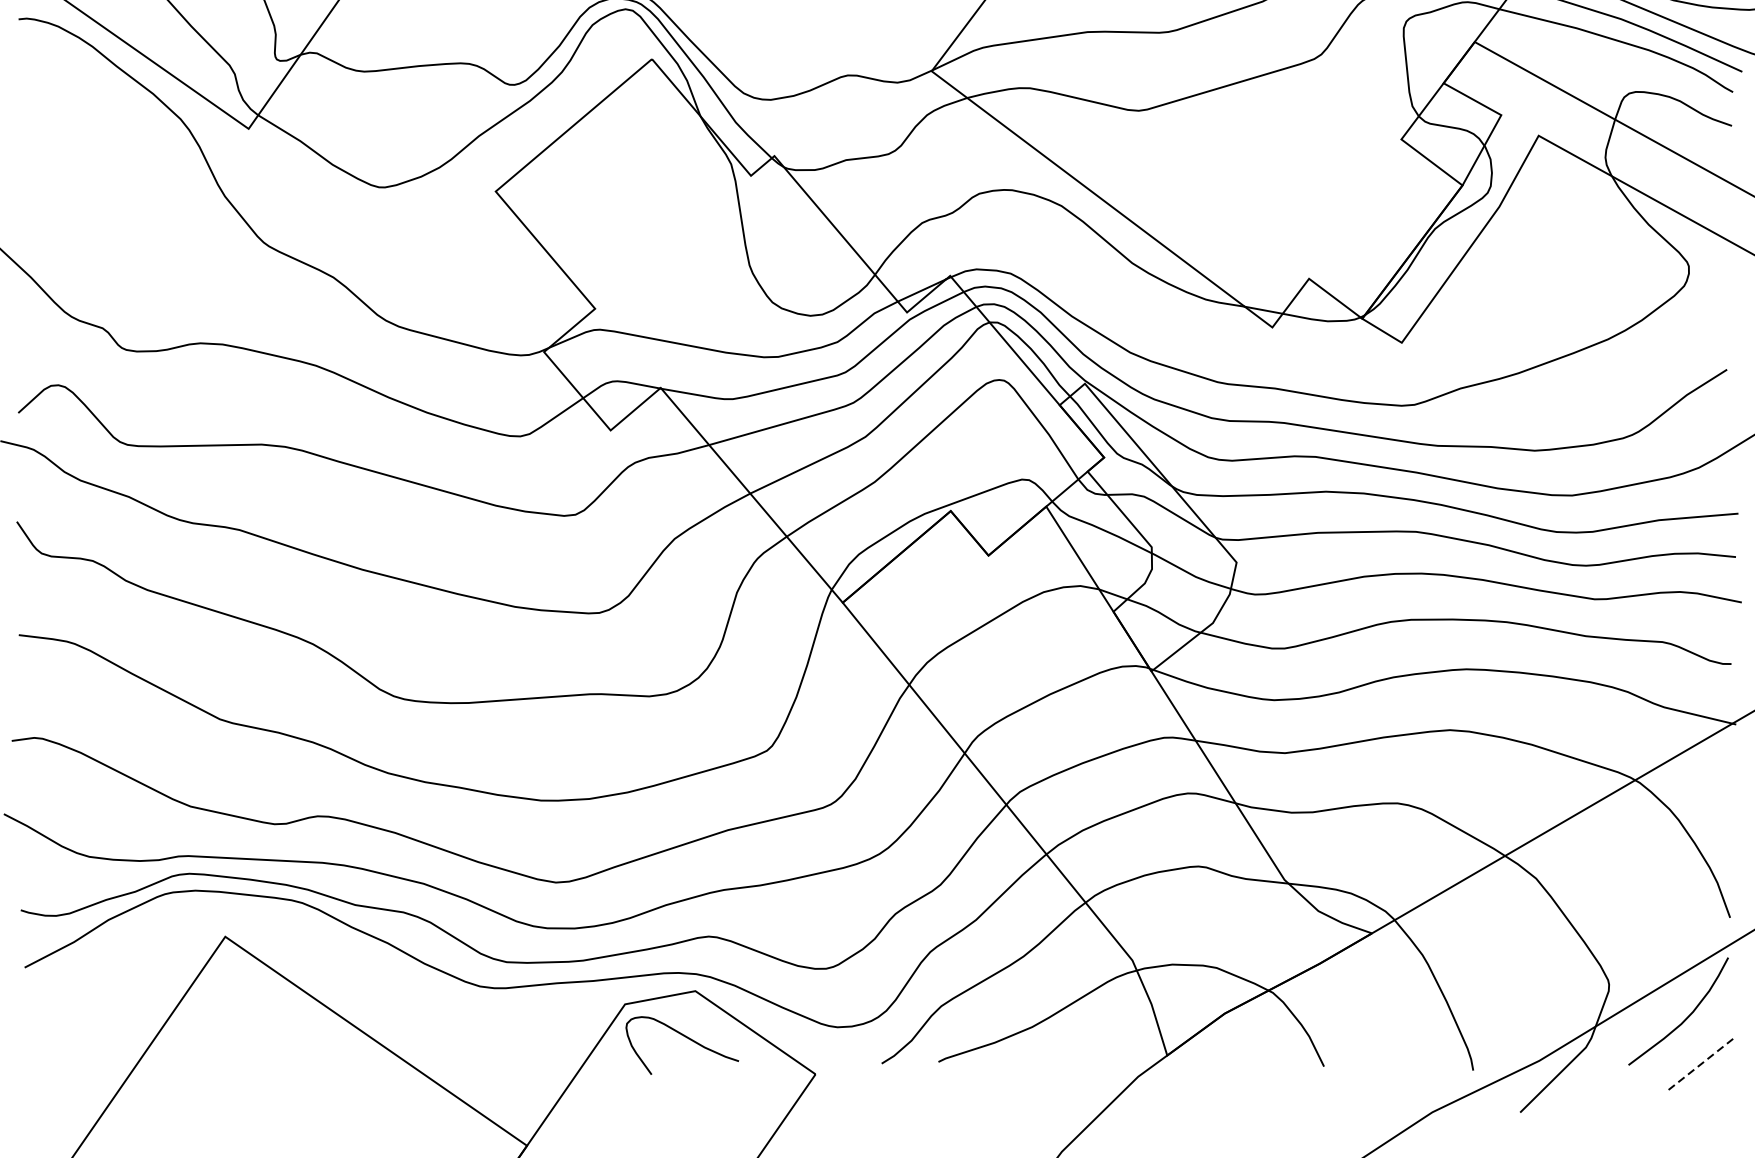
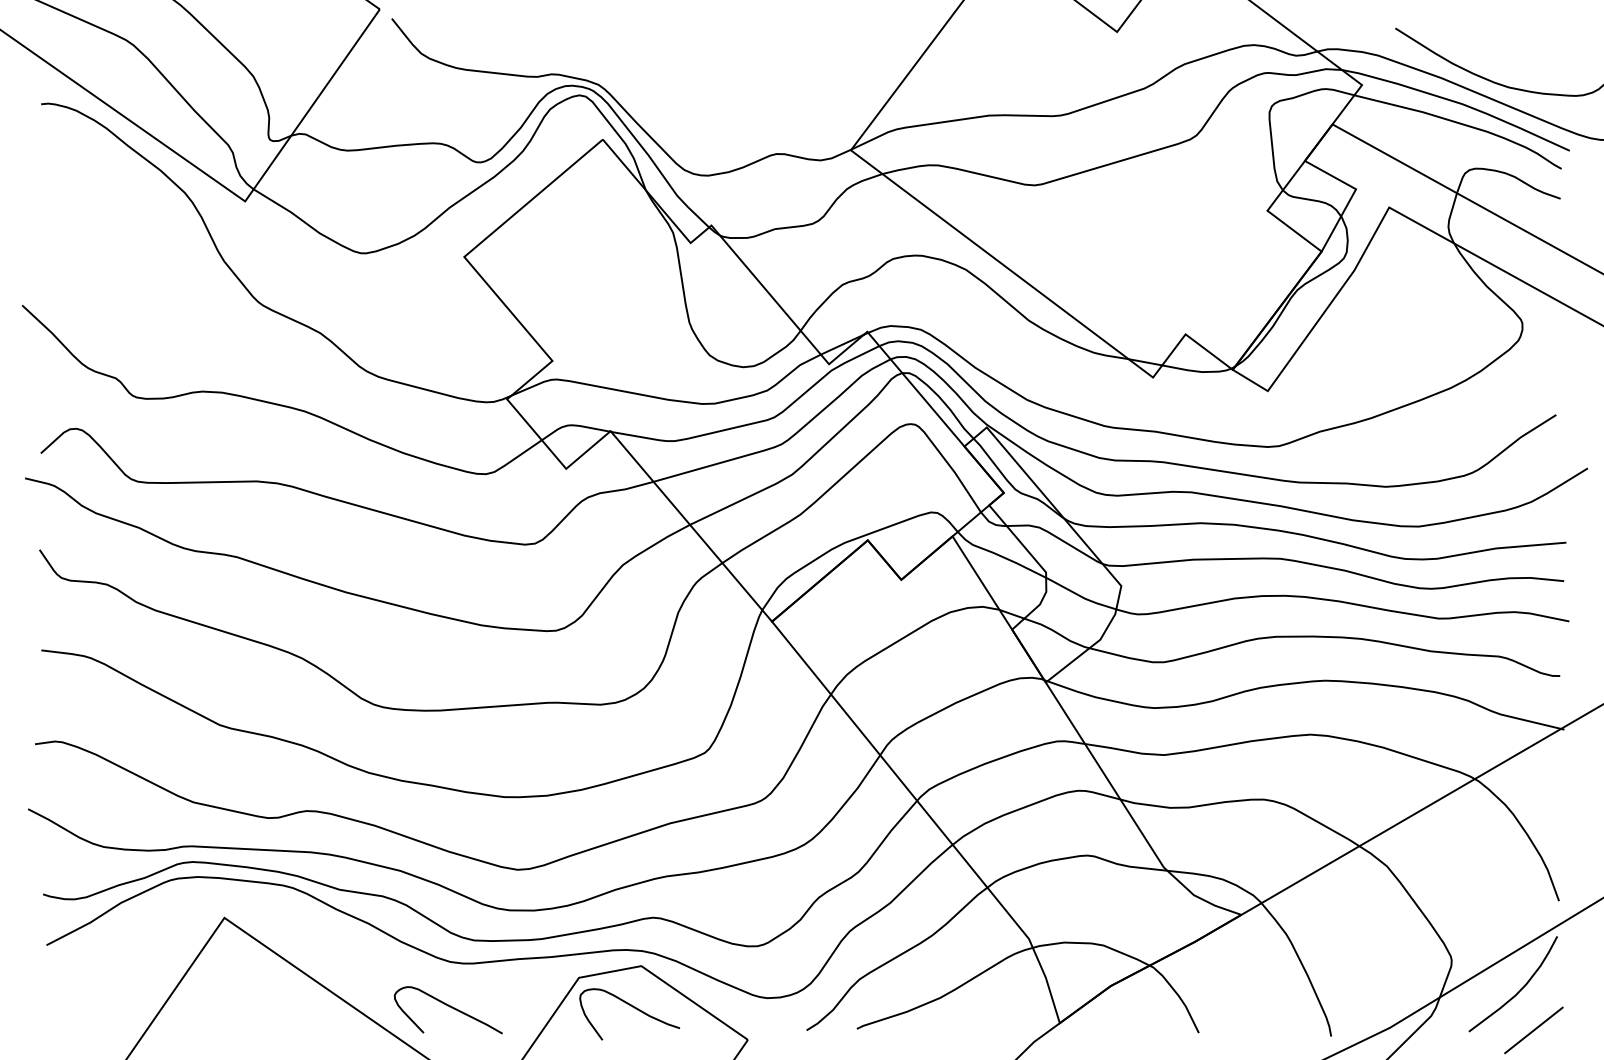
curve: (479, 1037) -> (449, 1007), added
line: (1701, 1063) -> (1533, 1030), dashed -> solid

